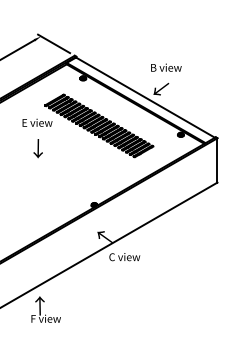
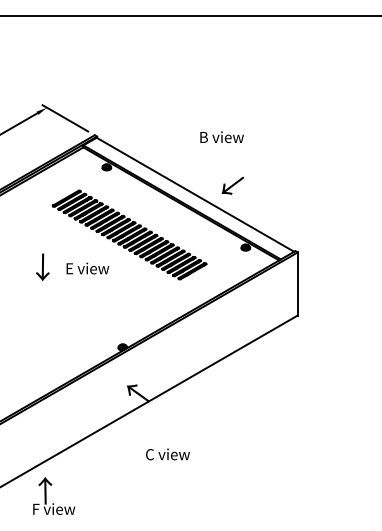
text: (165, 67) -> (221, 137), moved
text: (161, 89) -> (232, 185), moved
text: (37, 122) -> (87, 268), moved
text: (124, 257) -> (167, 454), moved

